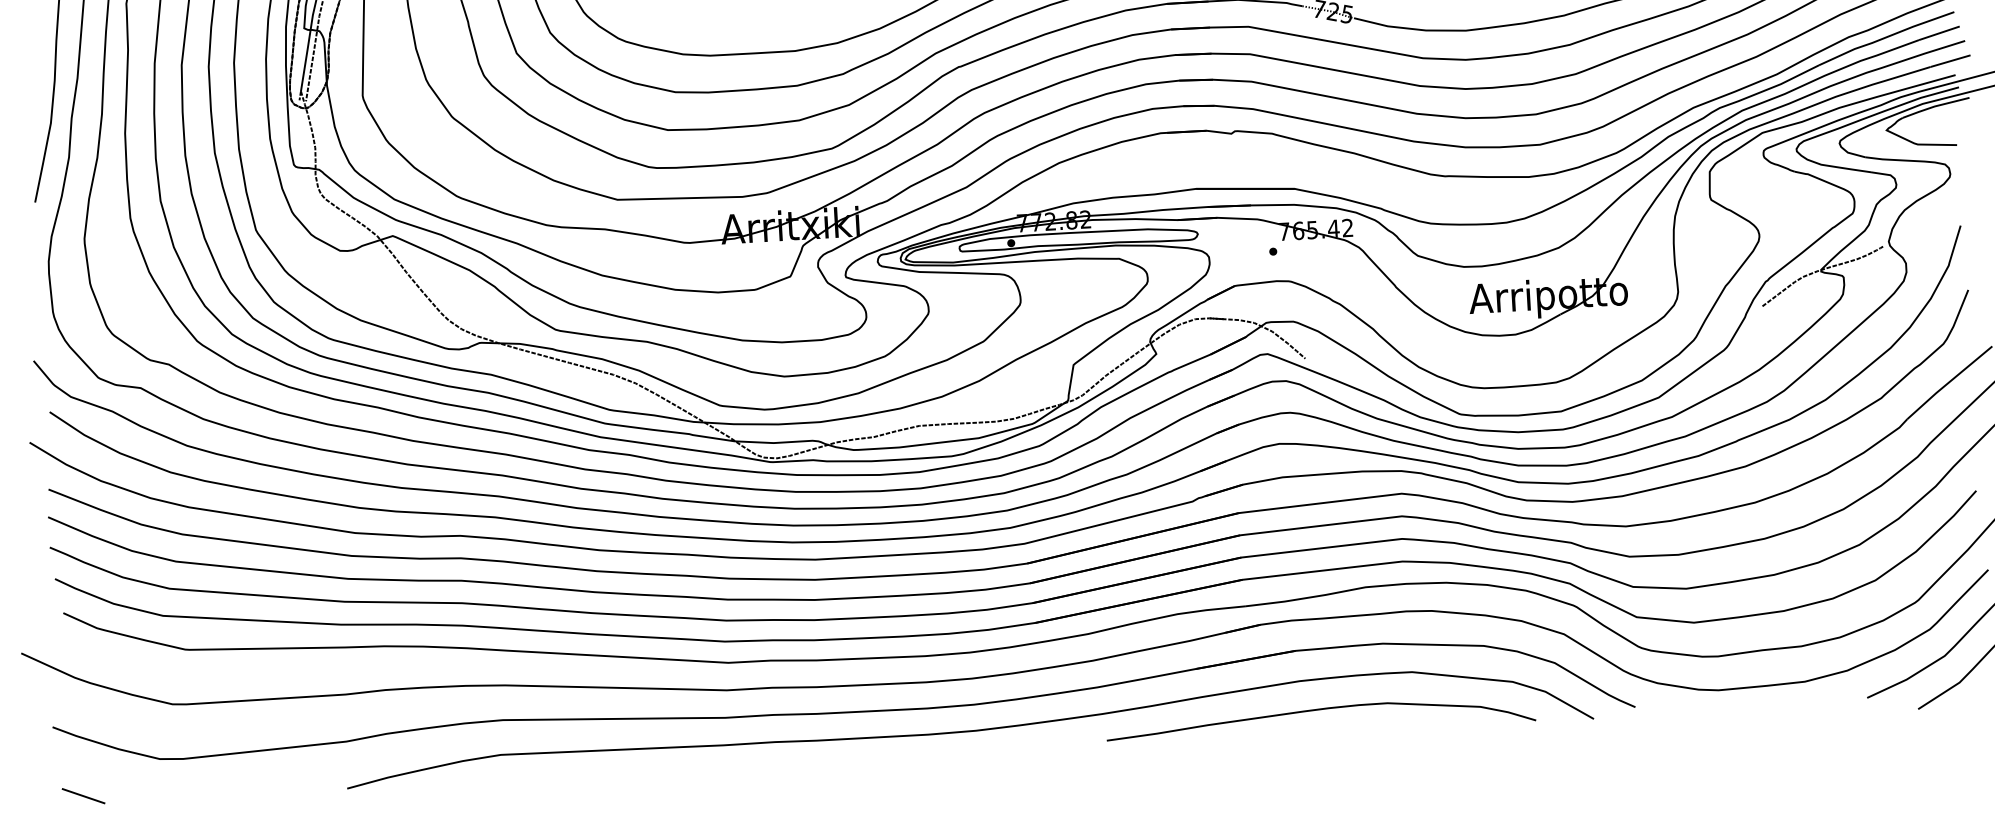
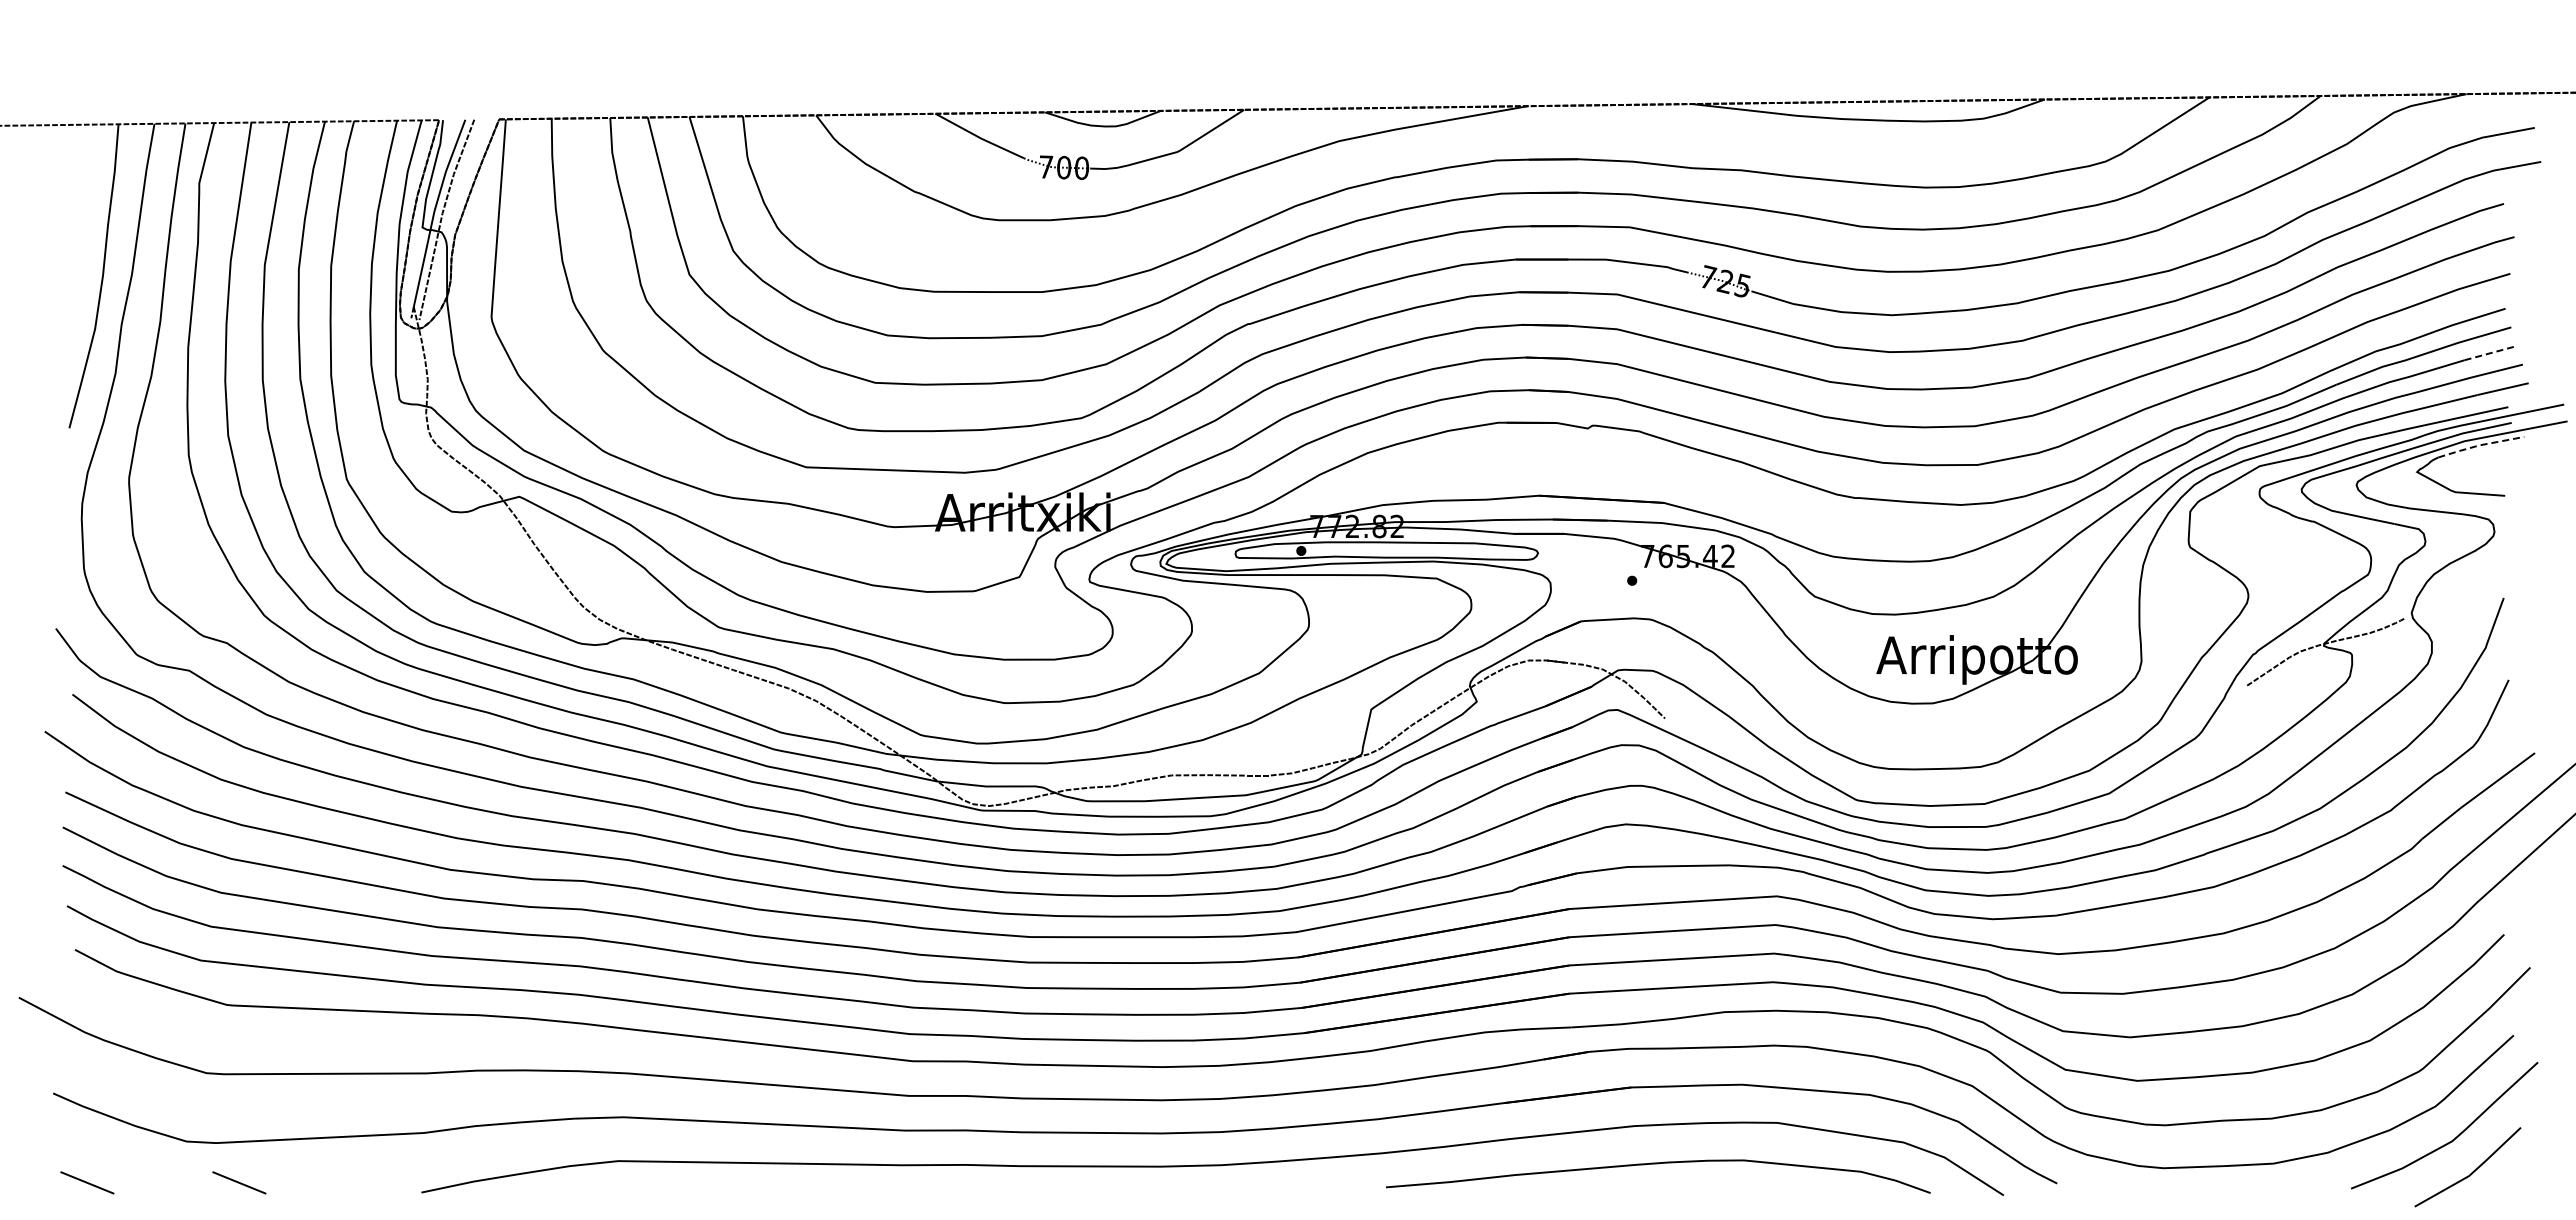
line: (1939, 32) -> (2491, 352), solid -> dashed
line: (1934, 106) -> (2479, 445), solid -> dashed
line: (203, 788) -> (239, 1182), added

